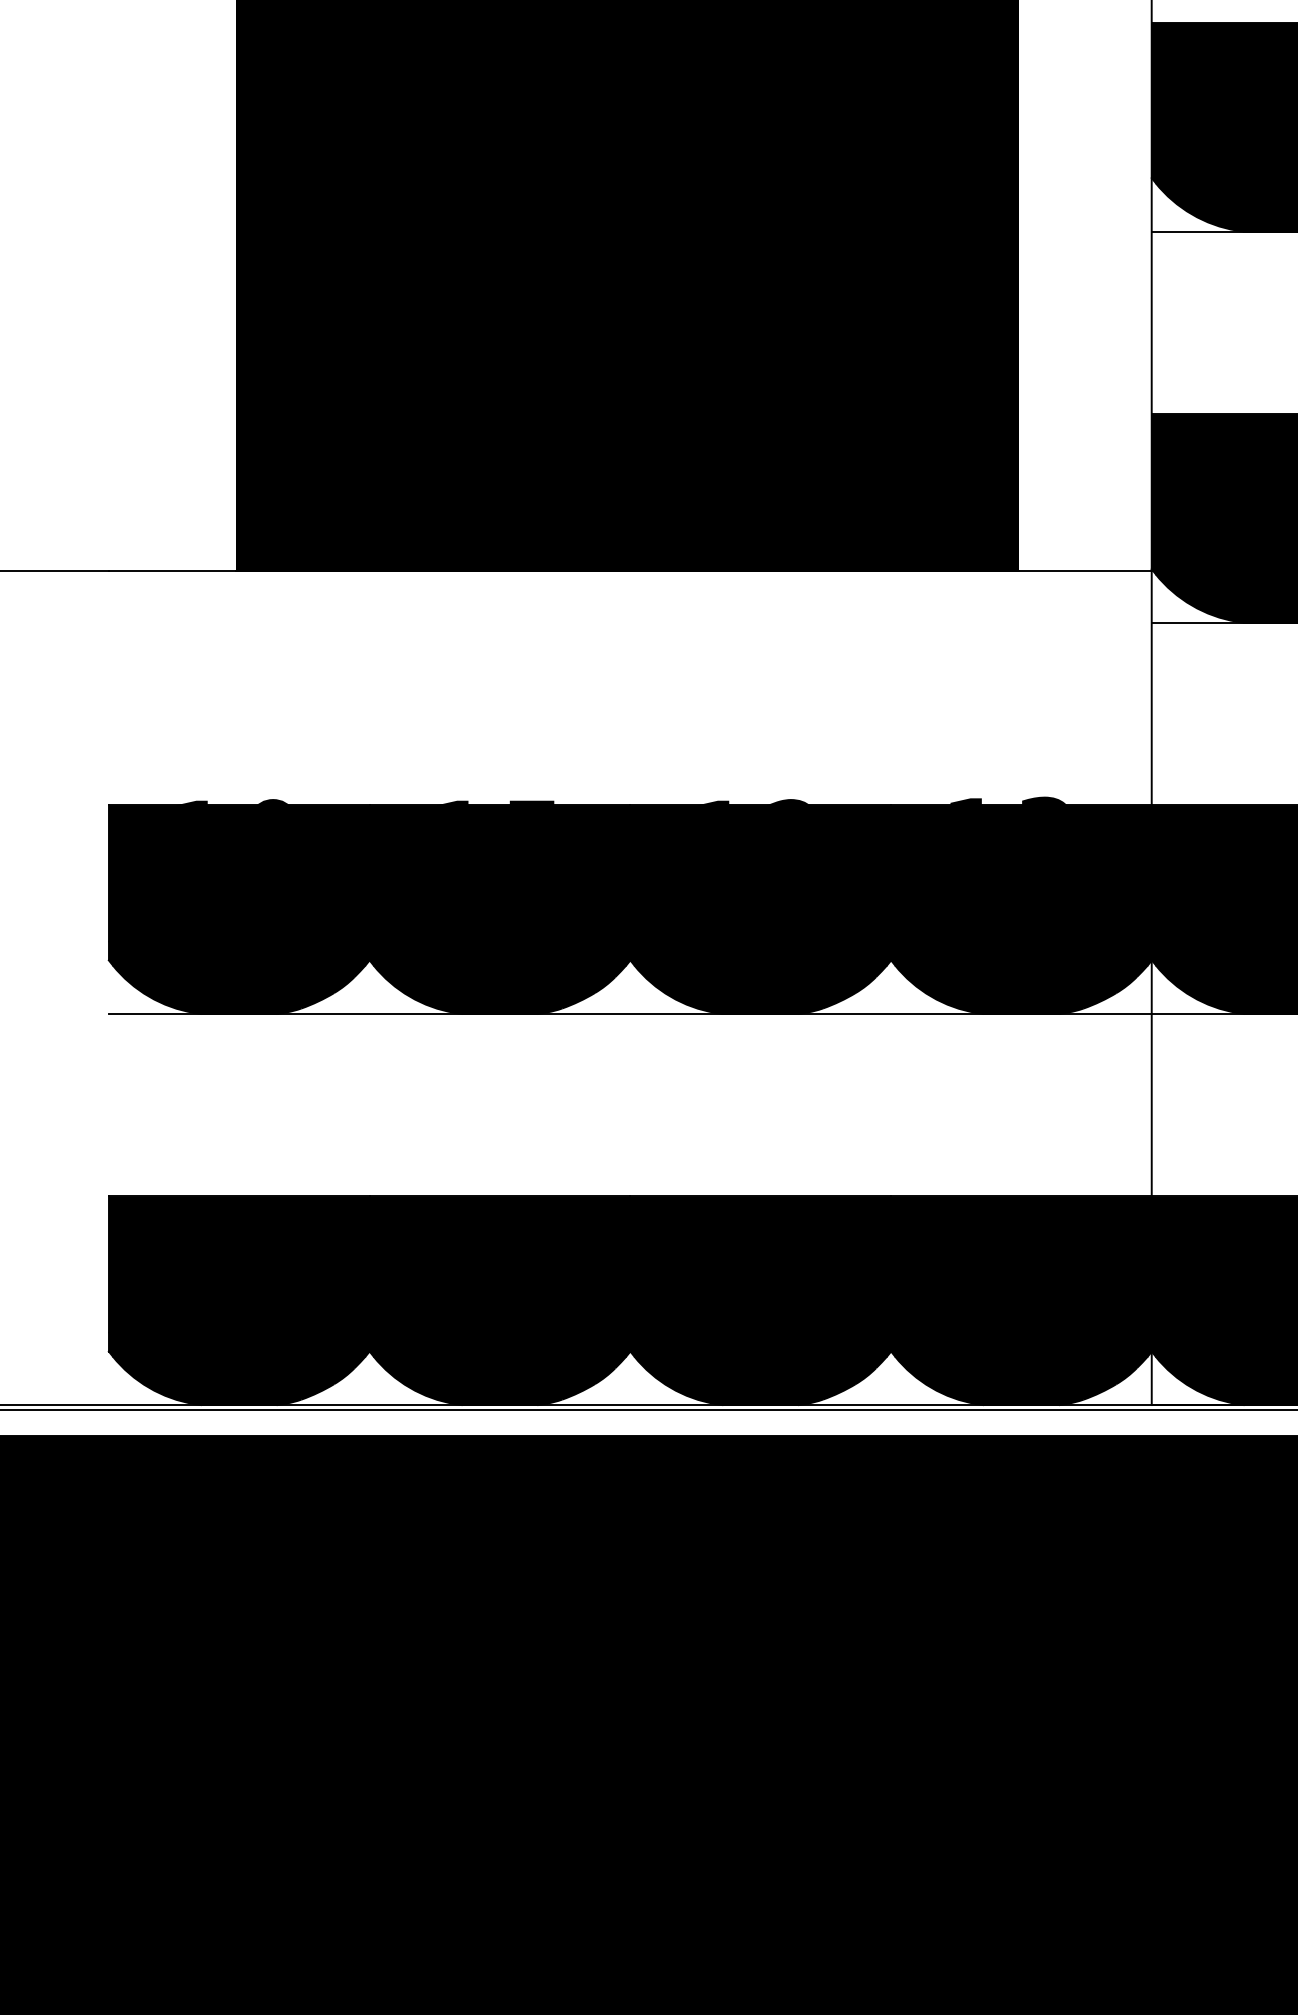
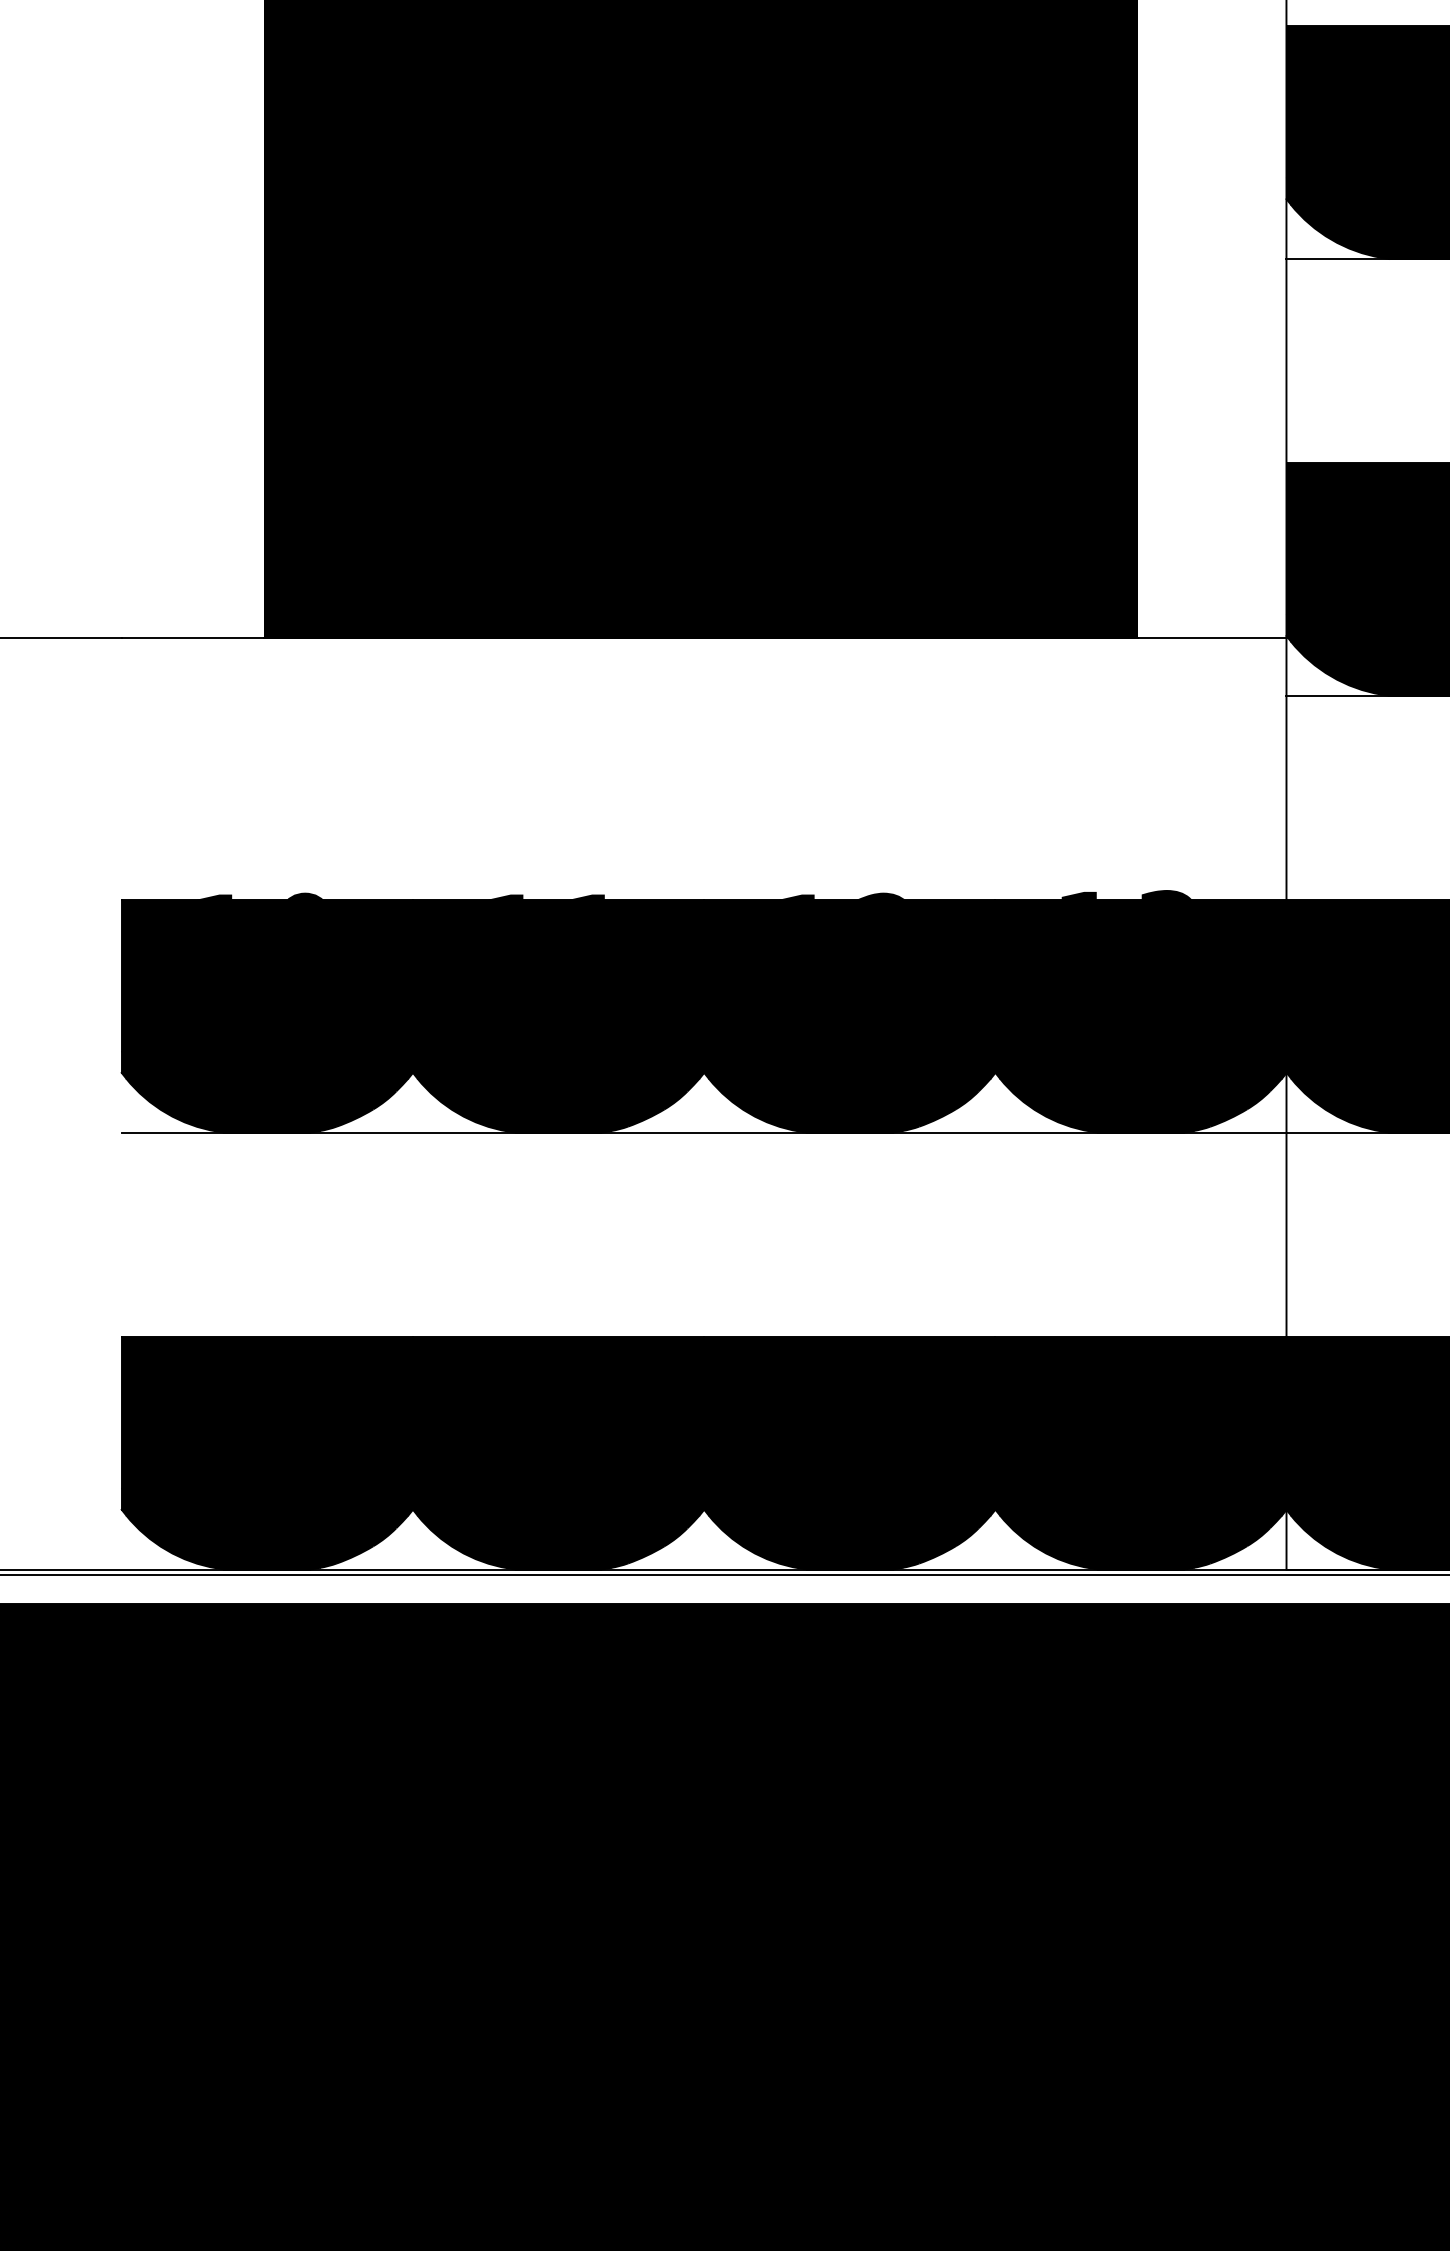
text: (531, 801) -> (593, 895), 15 -> 11

